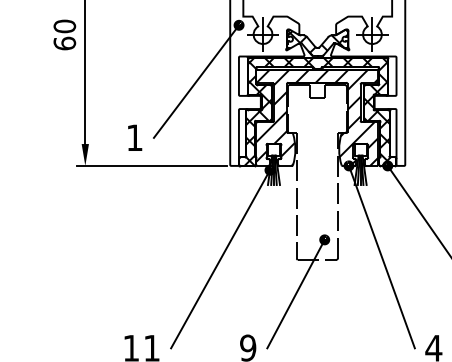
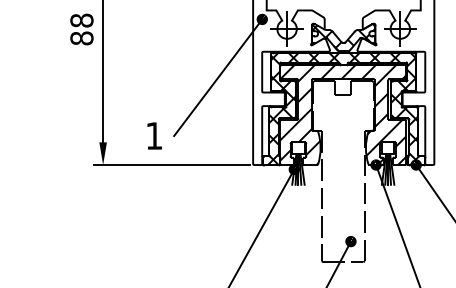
text: (64, 34) -> (81, 28), 60 -> 88

